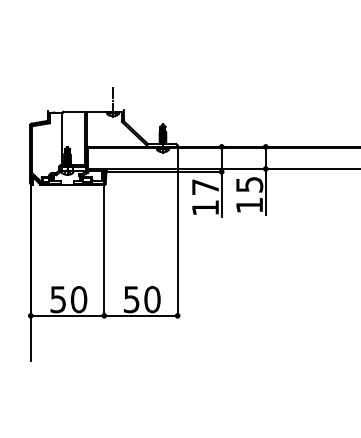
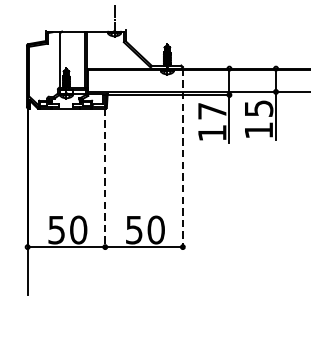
line: (177, 232) -> (182, 159), solid -> dashed
line: (104, 251) -> (105, 179), solid -> dashed

